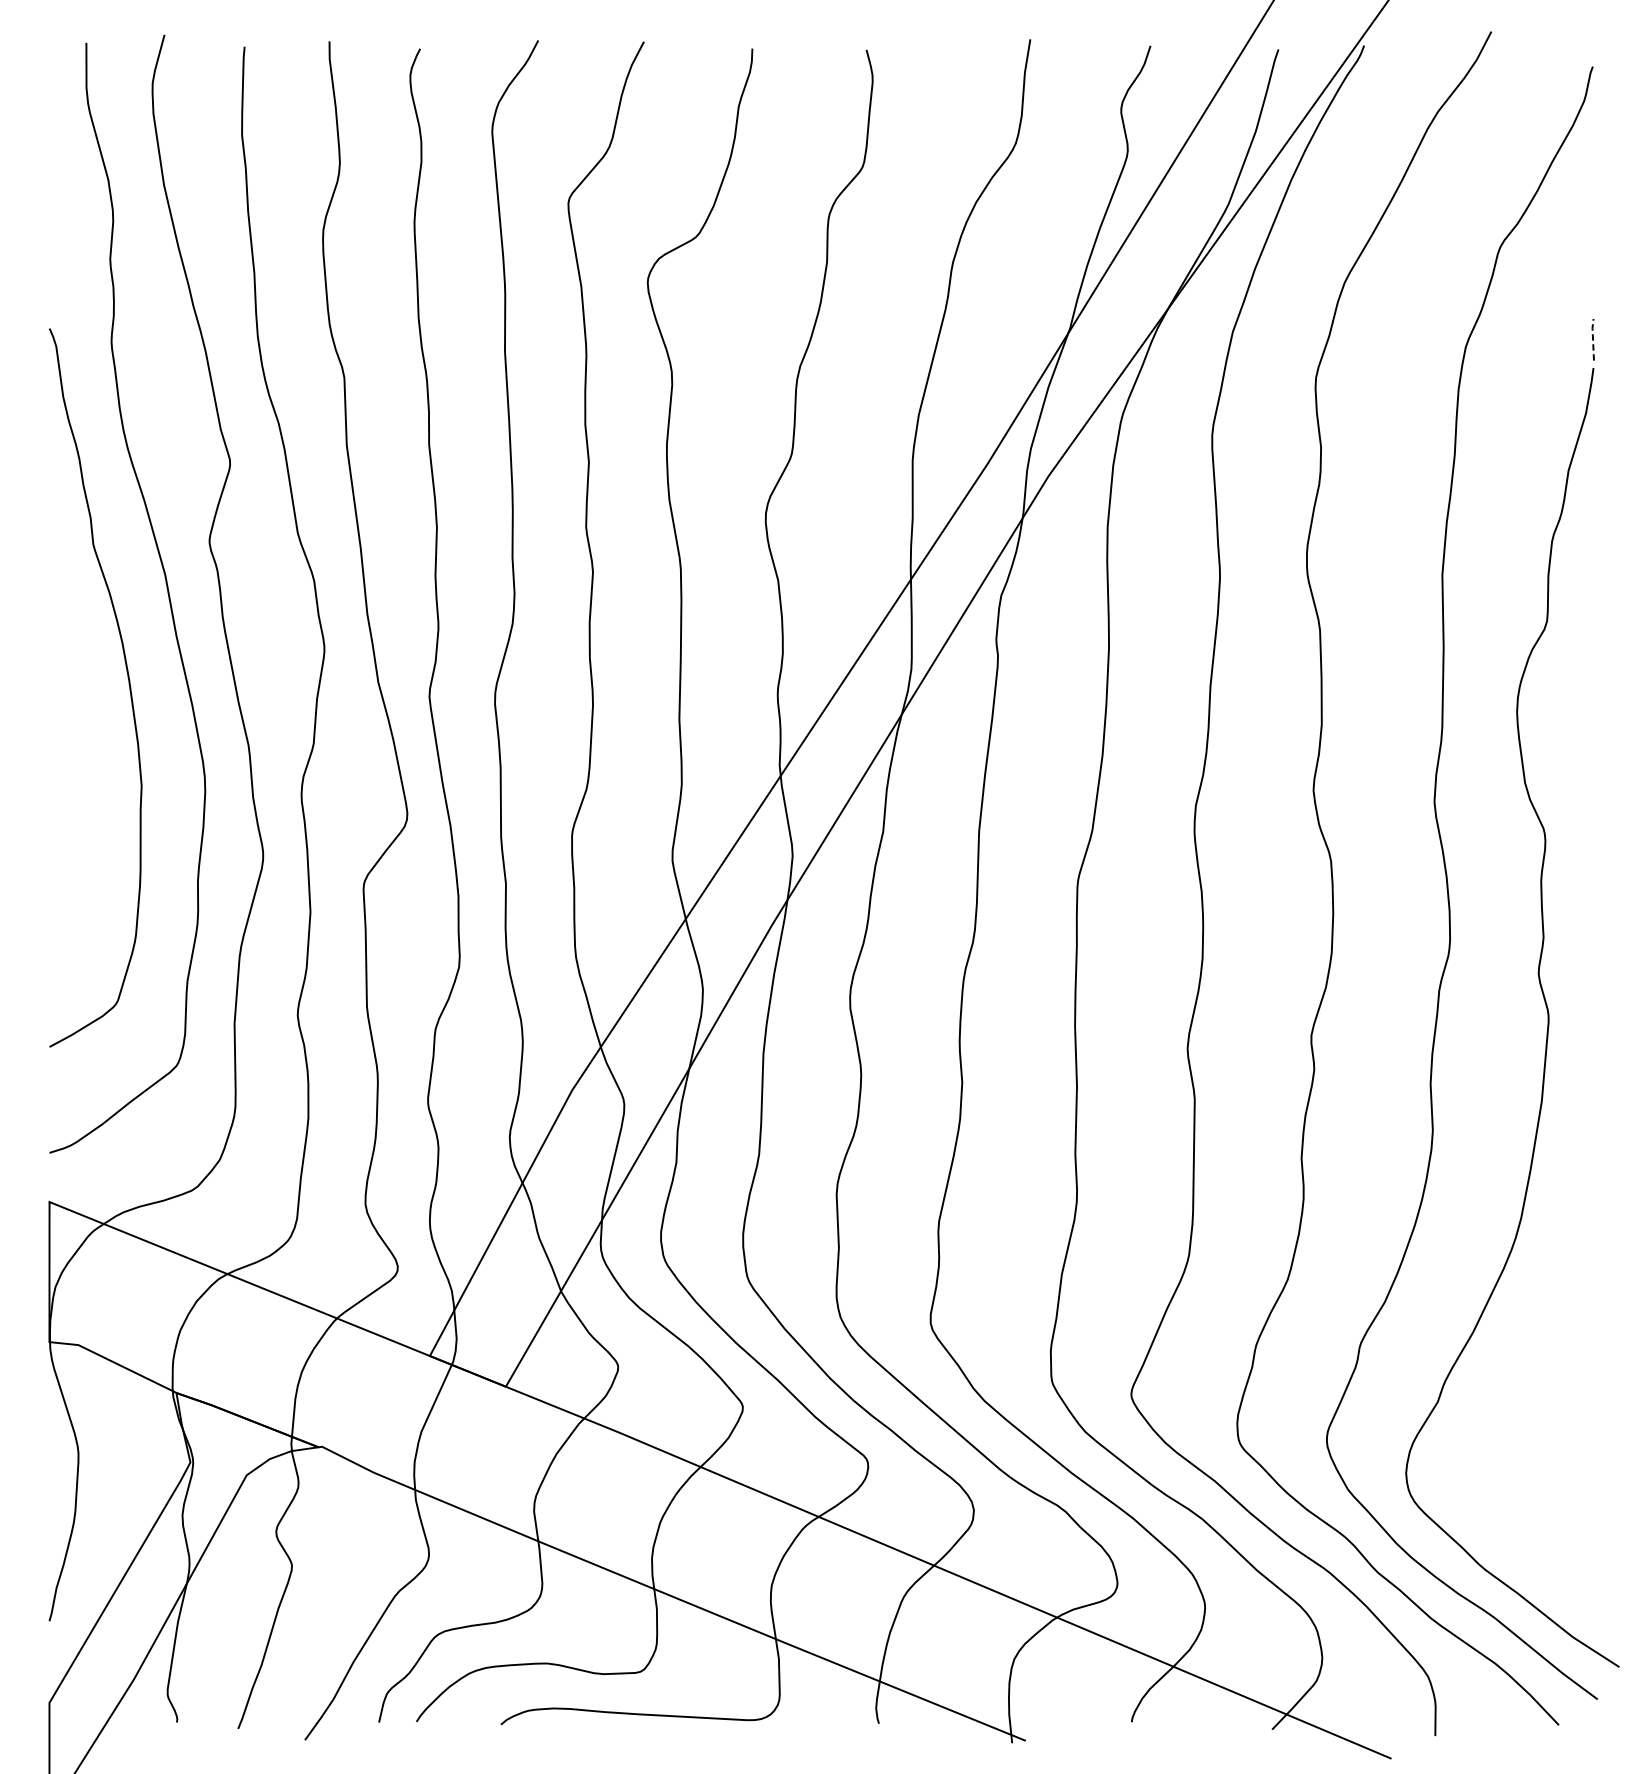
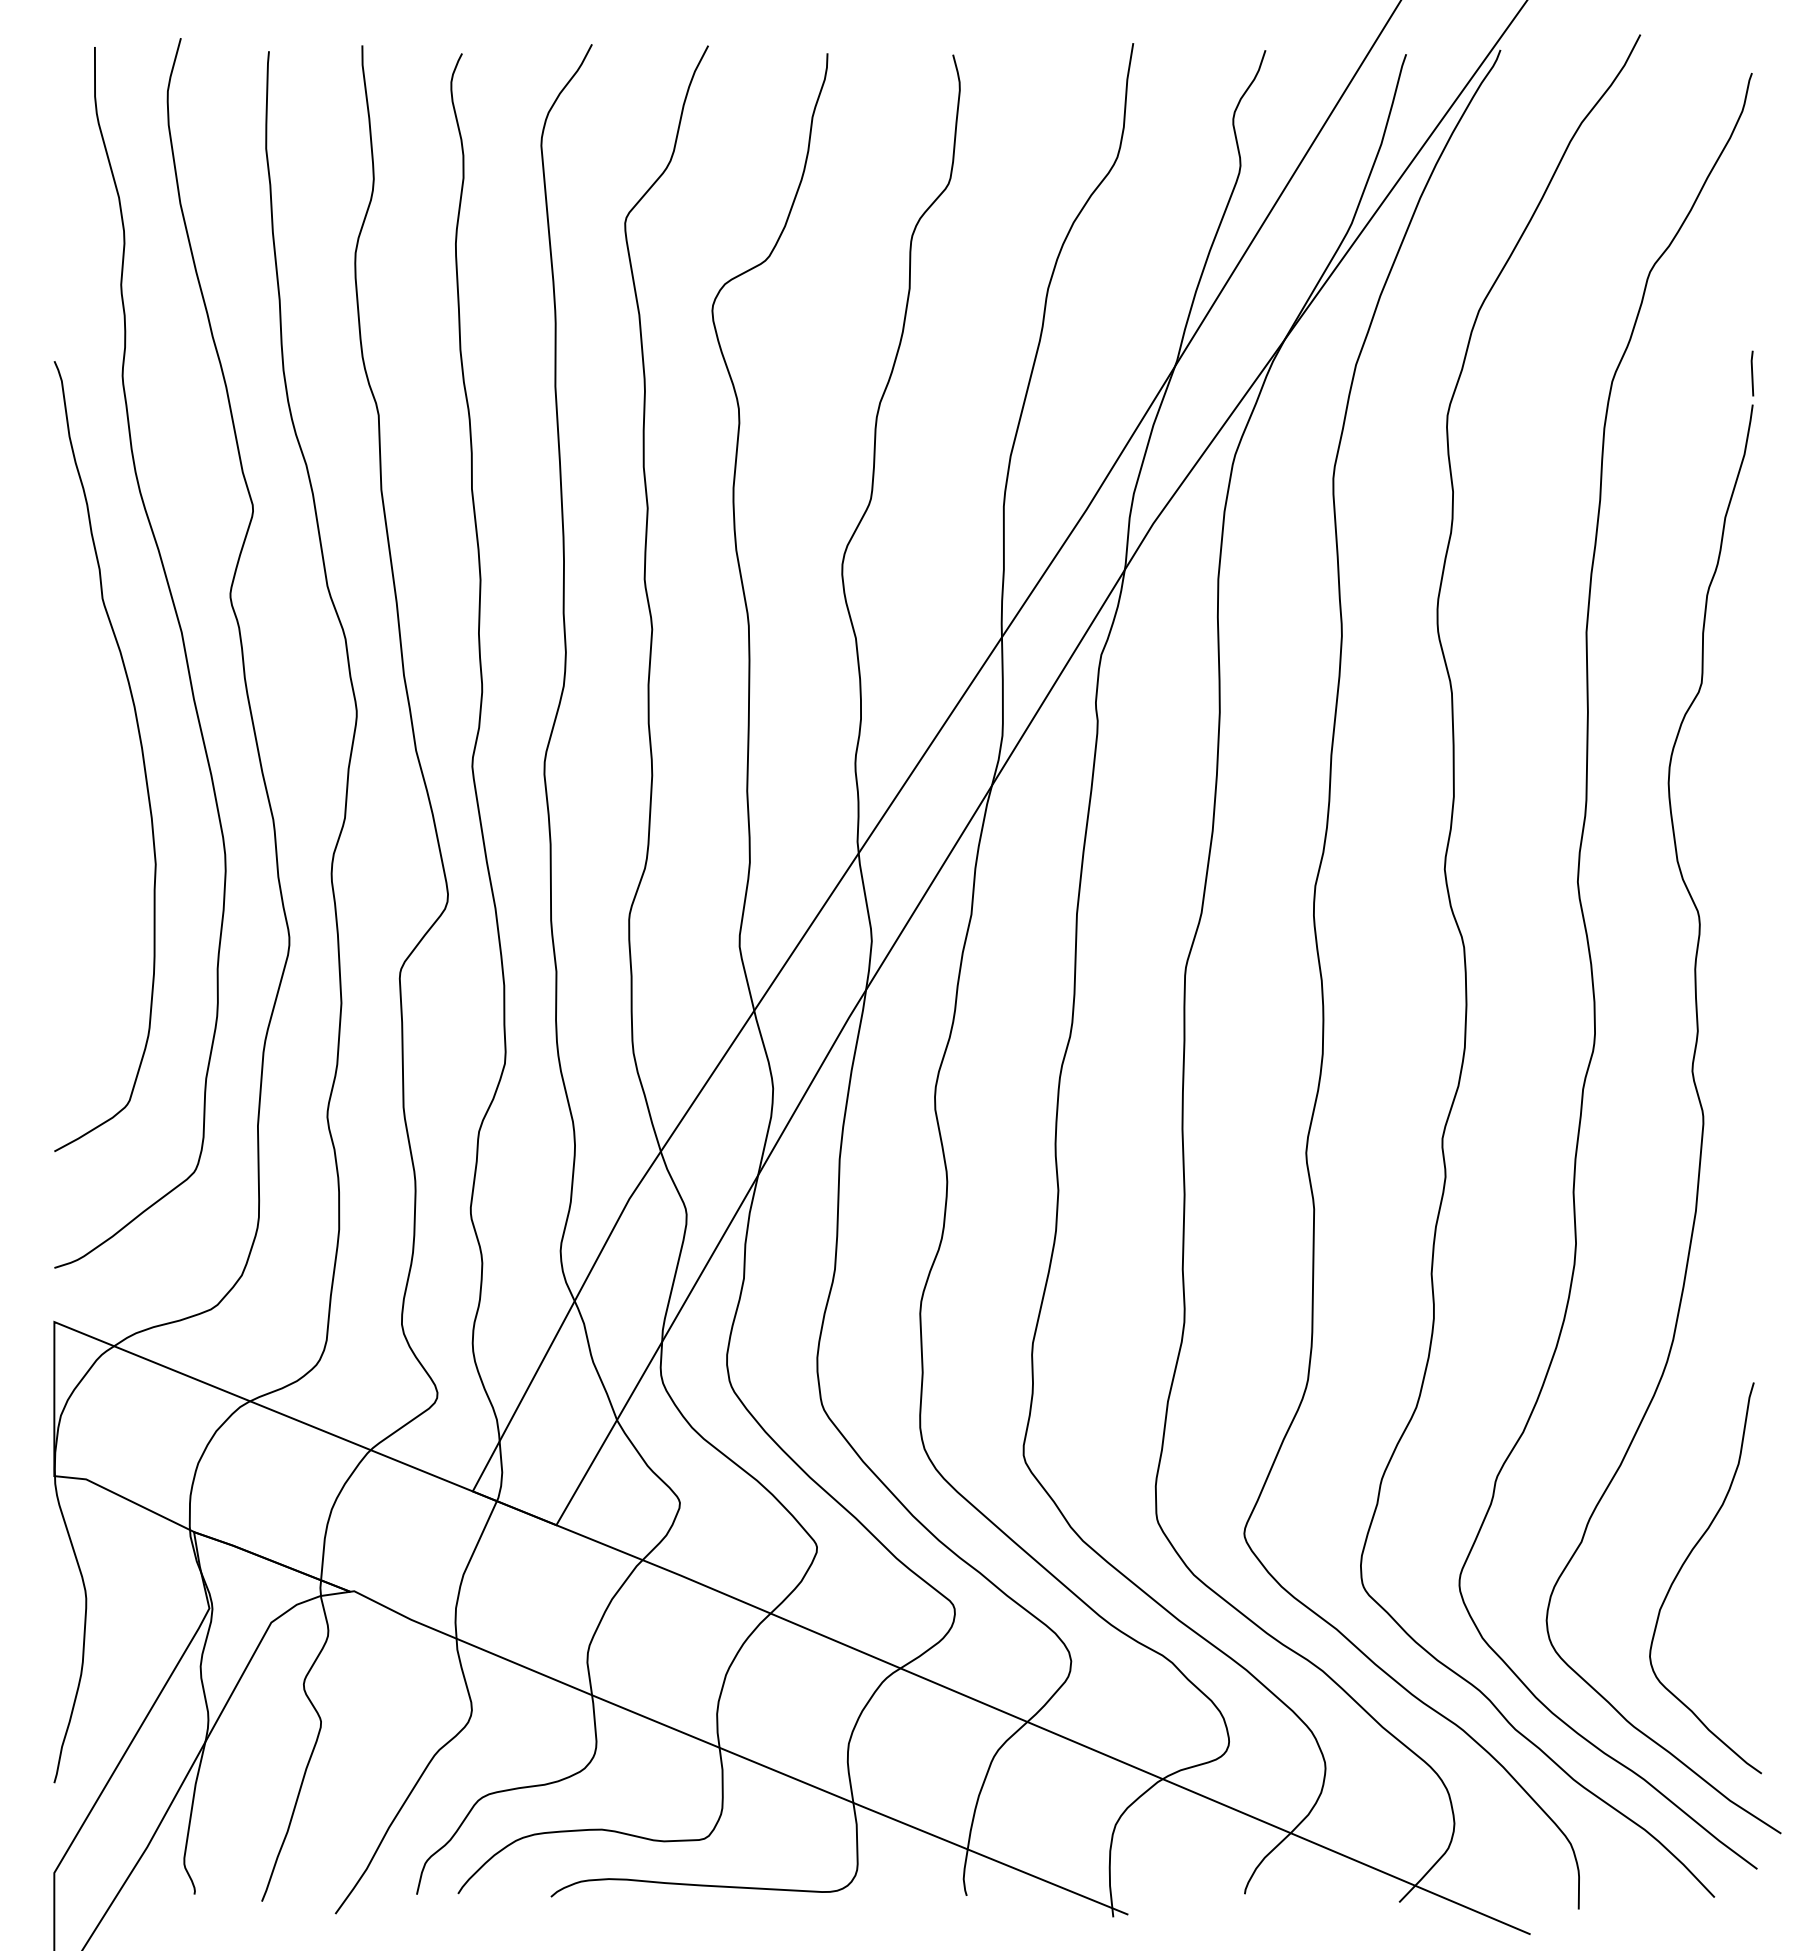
line: (1593, 338) -> (1752, 372), dashed -> solid
curve: (1531, 1422) -> (1684, 1564), added

